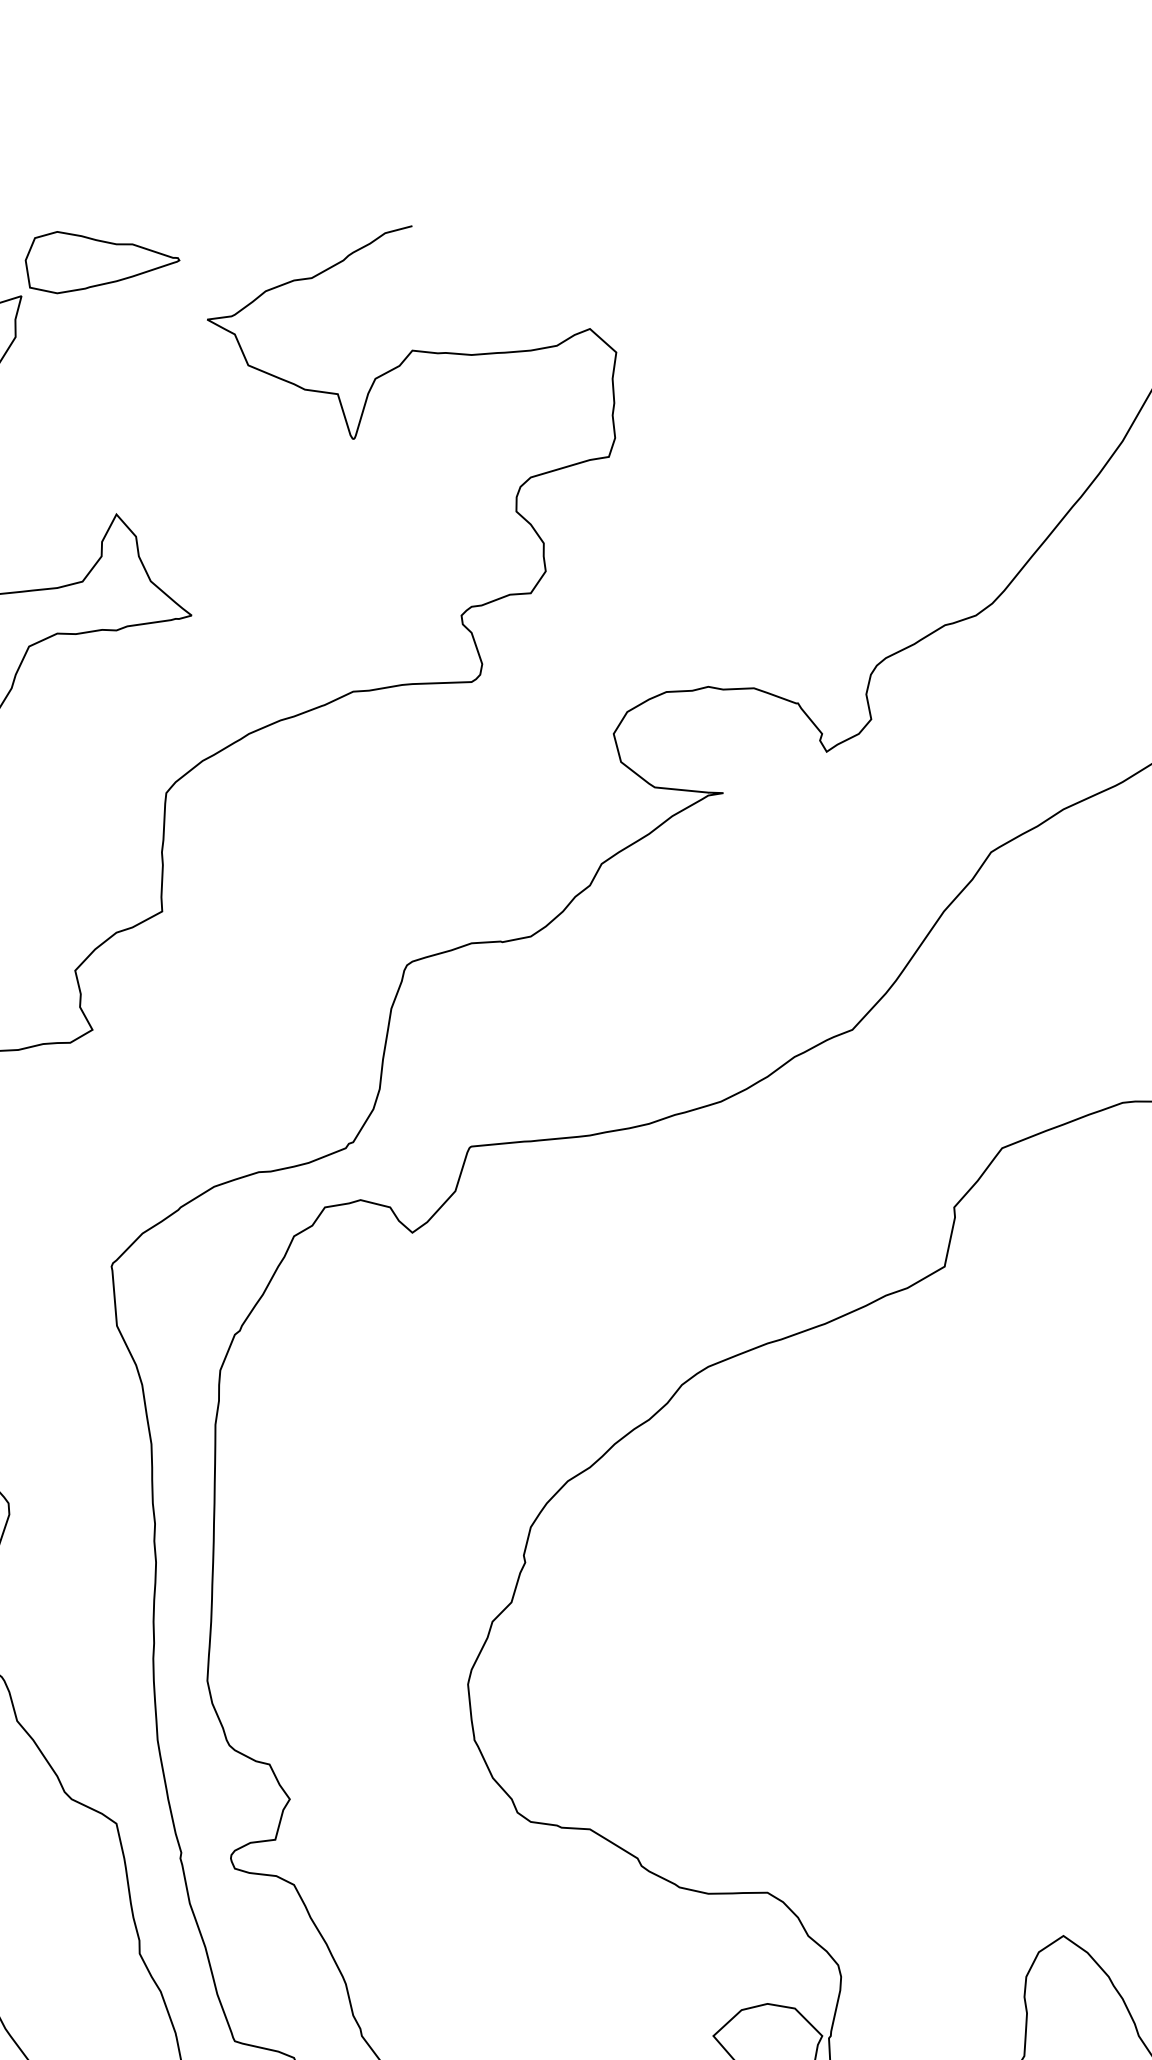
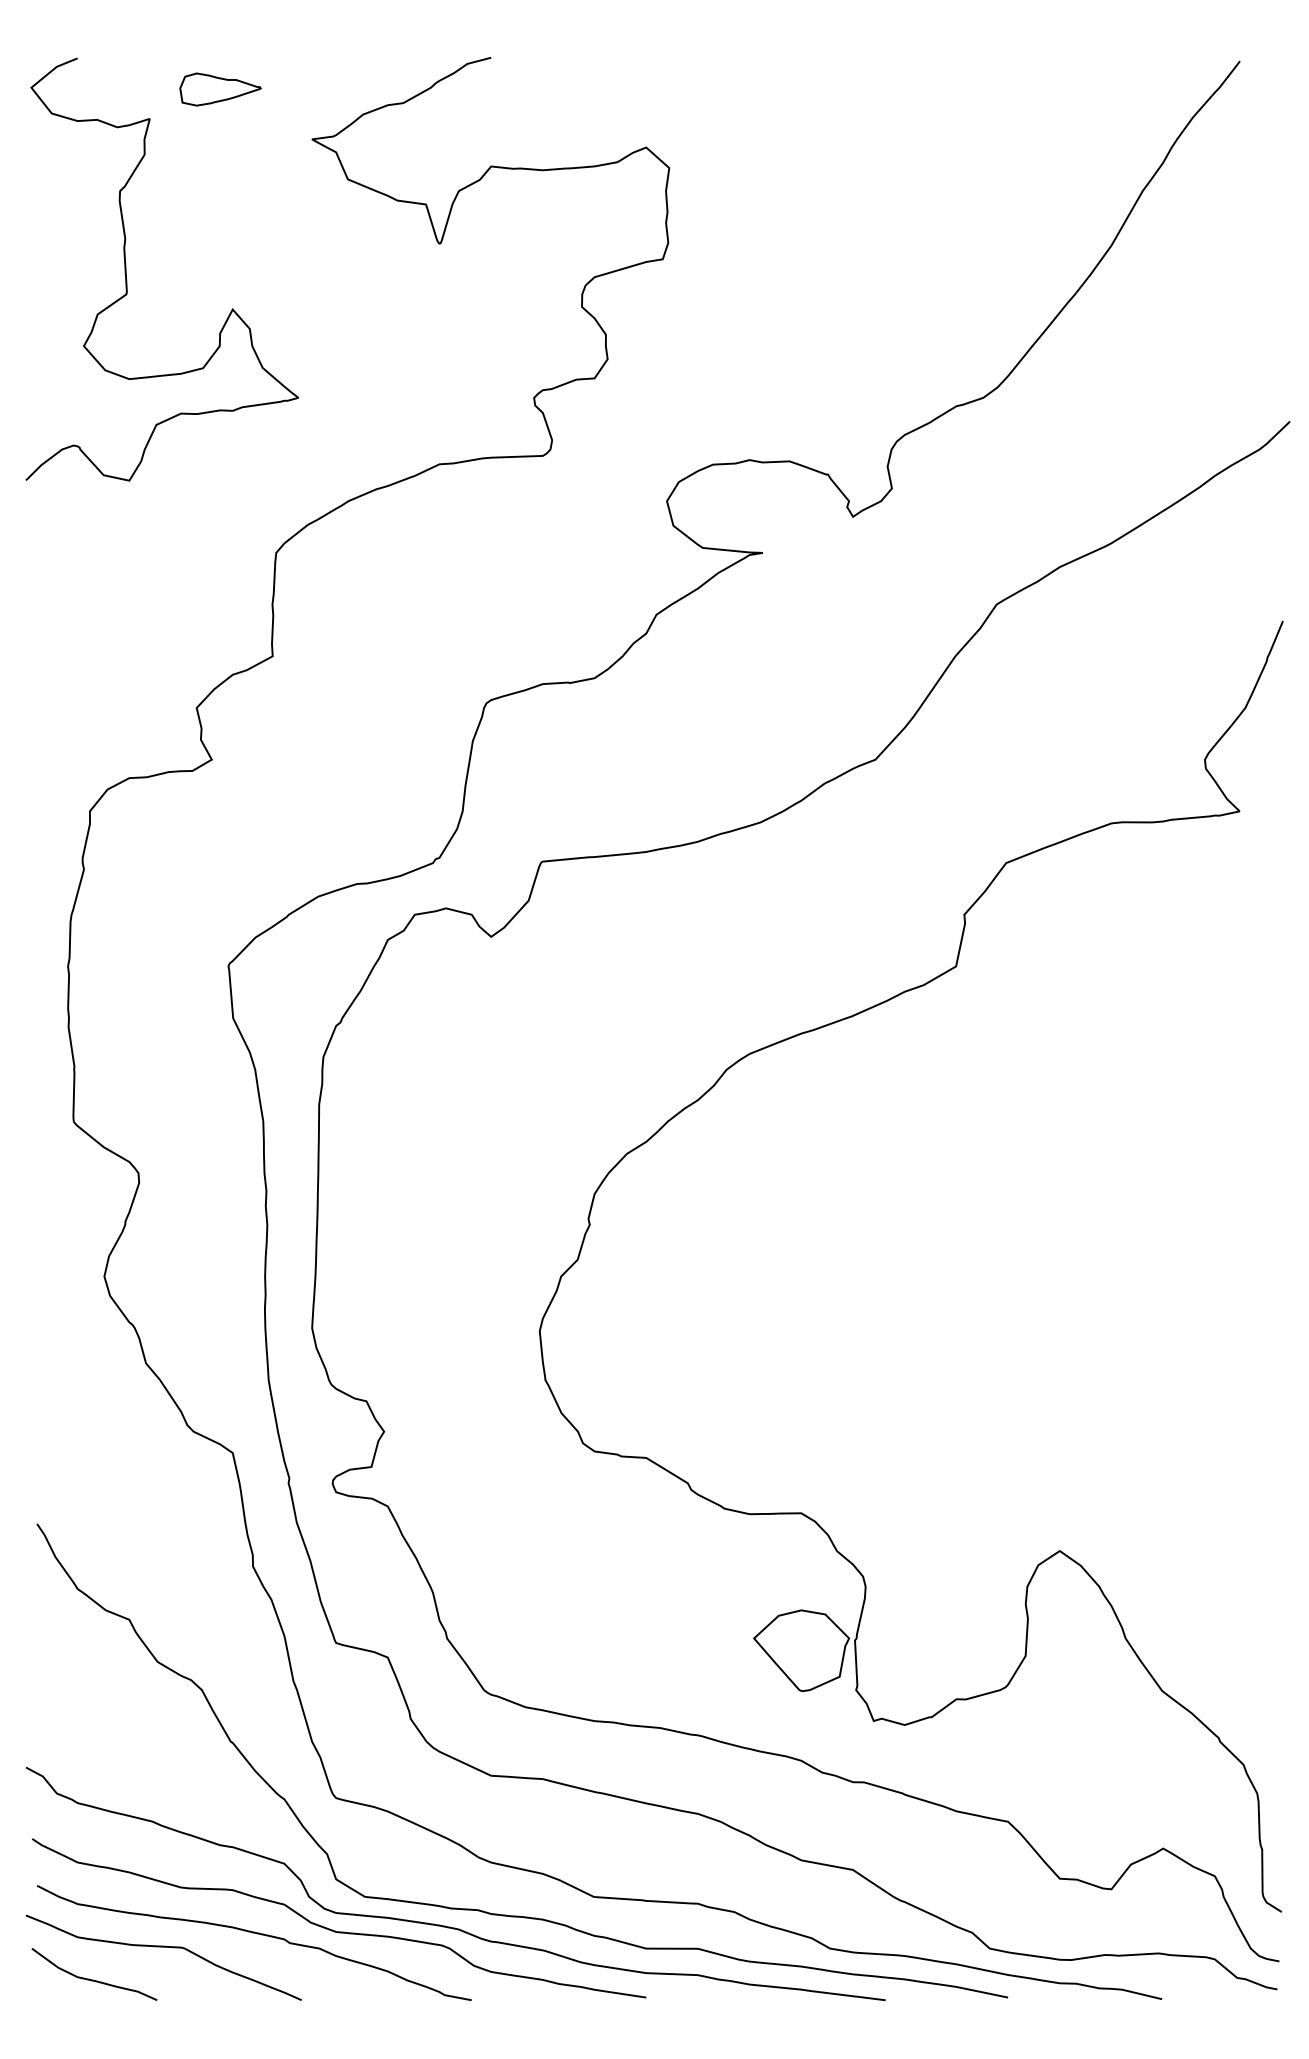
part: (102, 262) -> (220, 89), size x0.6

